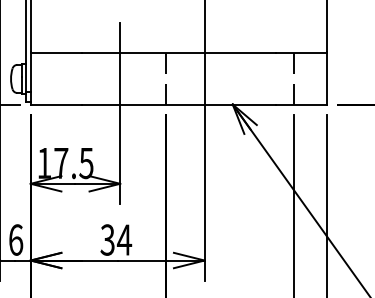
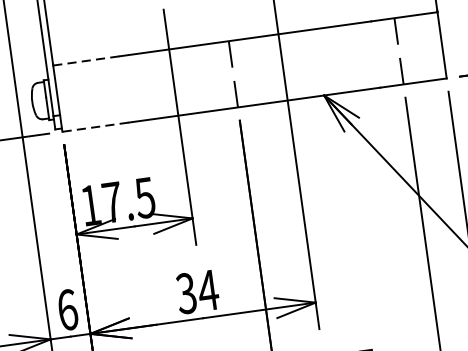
line: (56, 53) -> (86, 61), solid -> dashed
line: (56, 104) -> (95, 127), solid -> dashed

